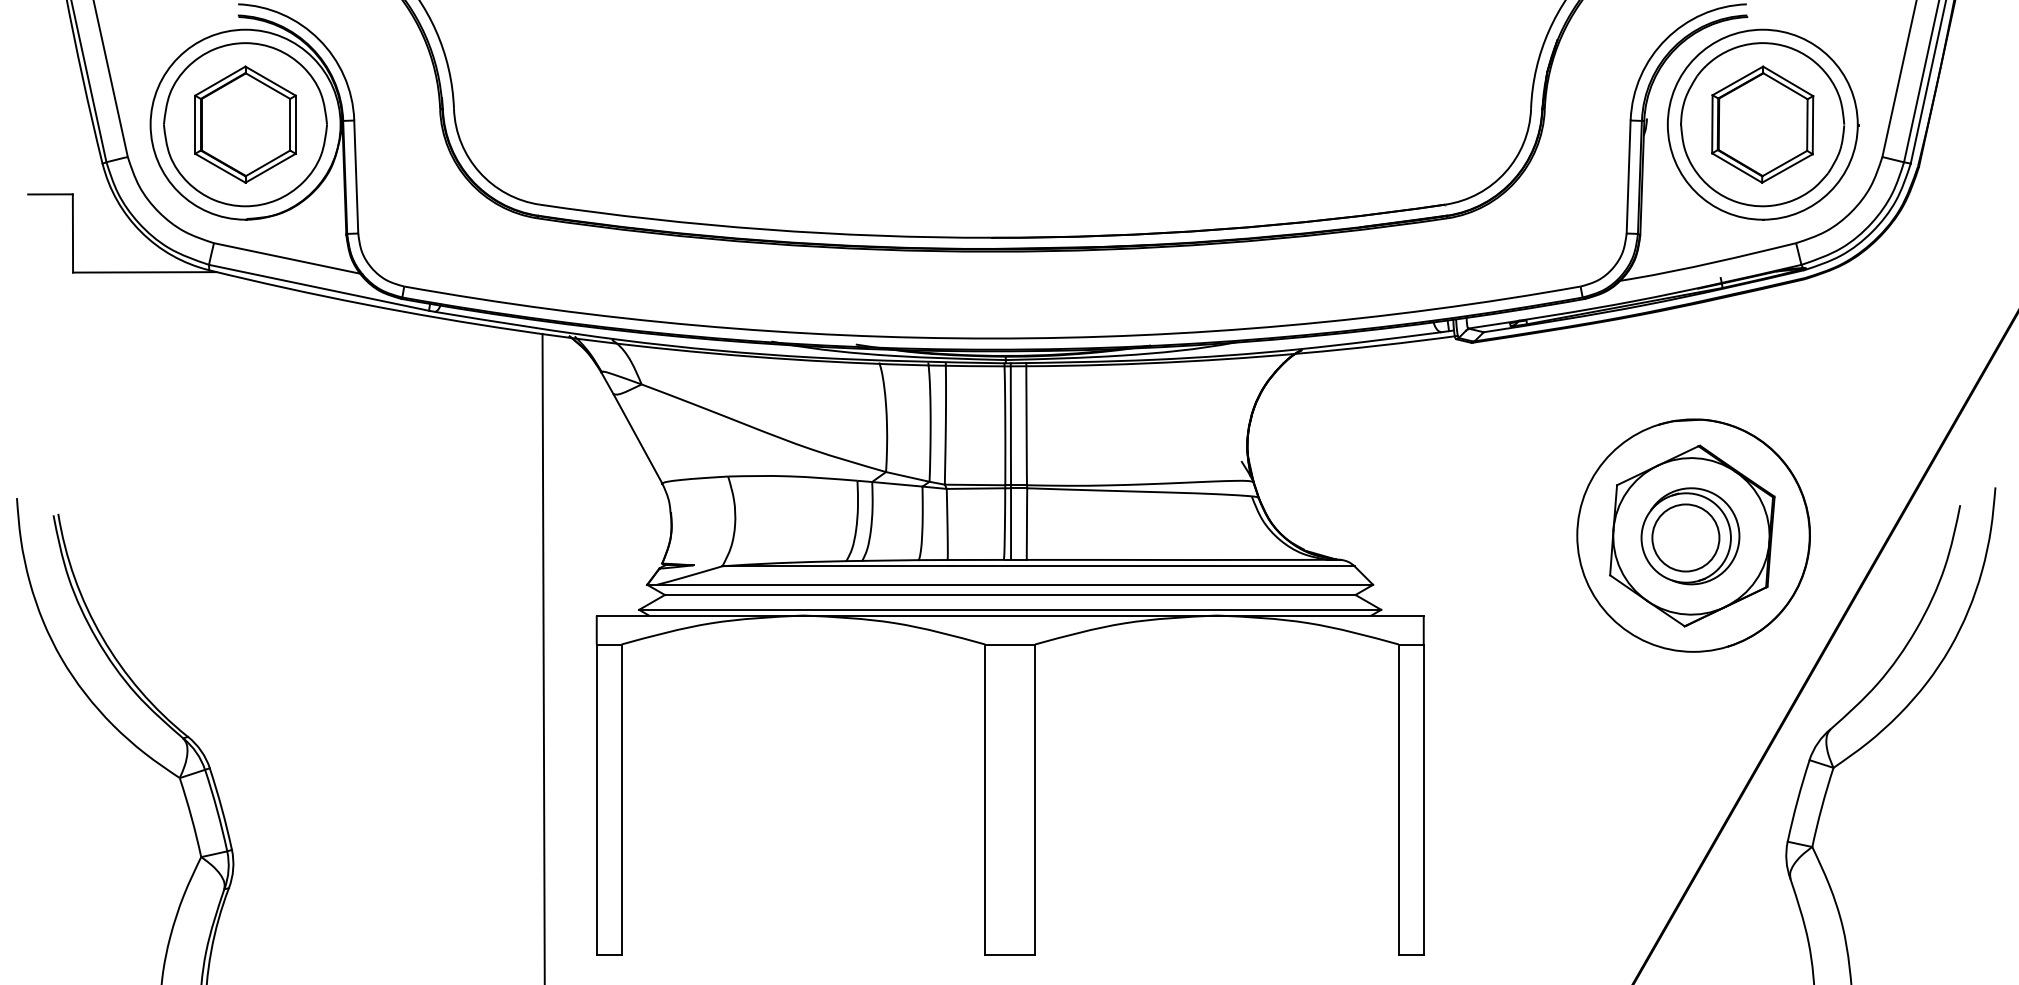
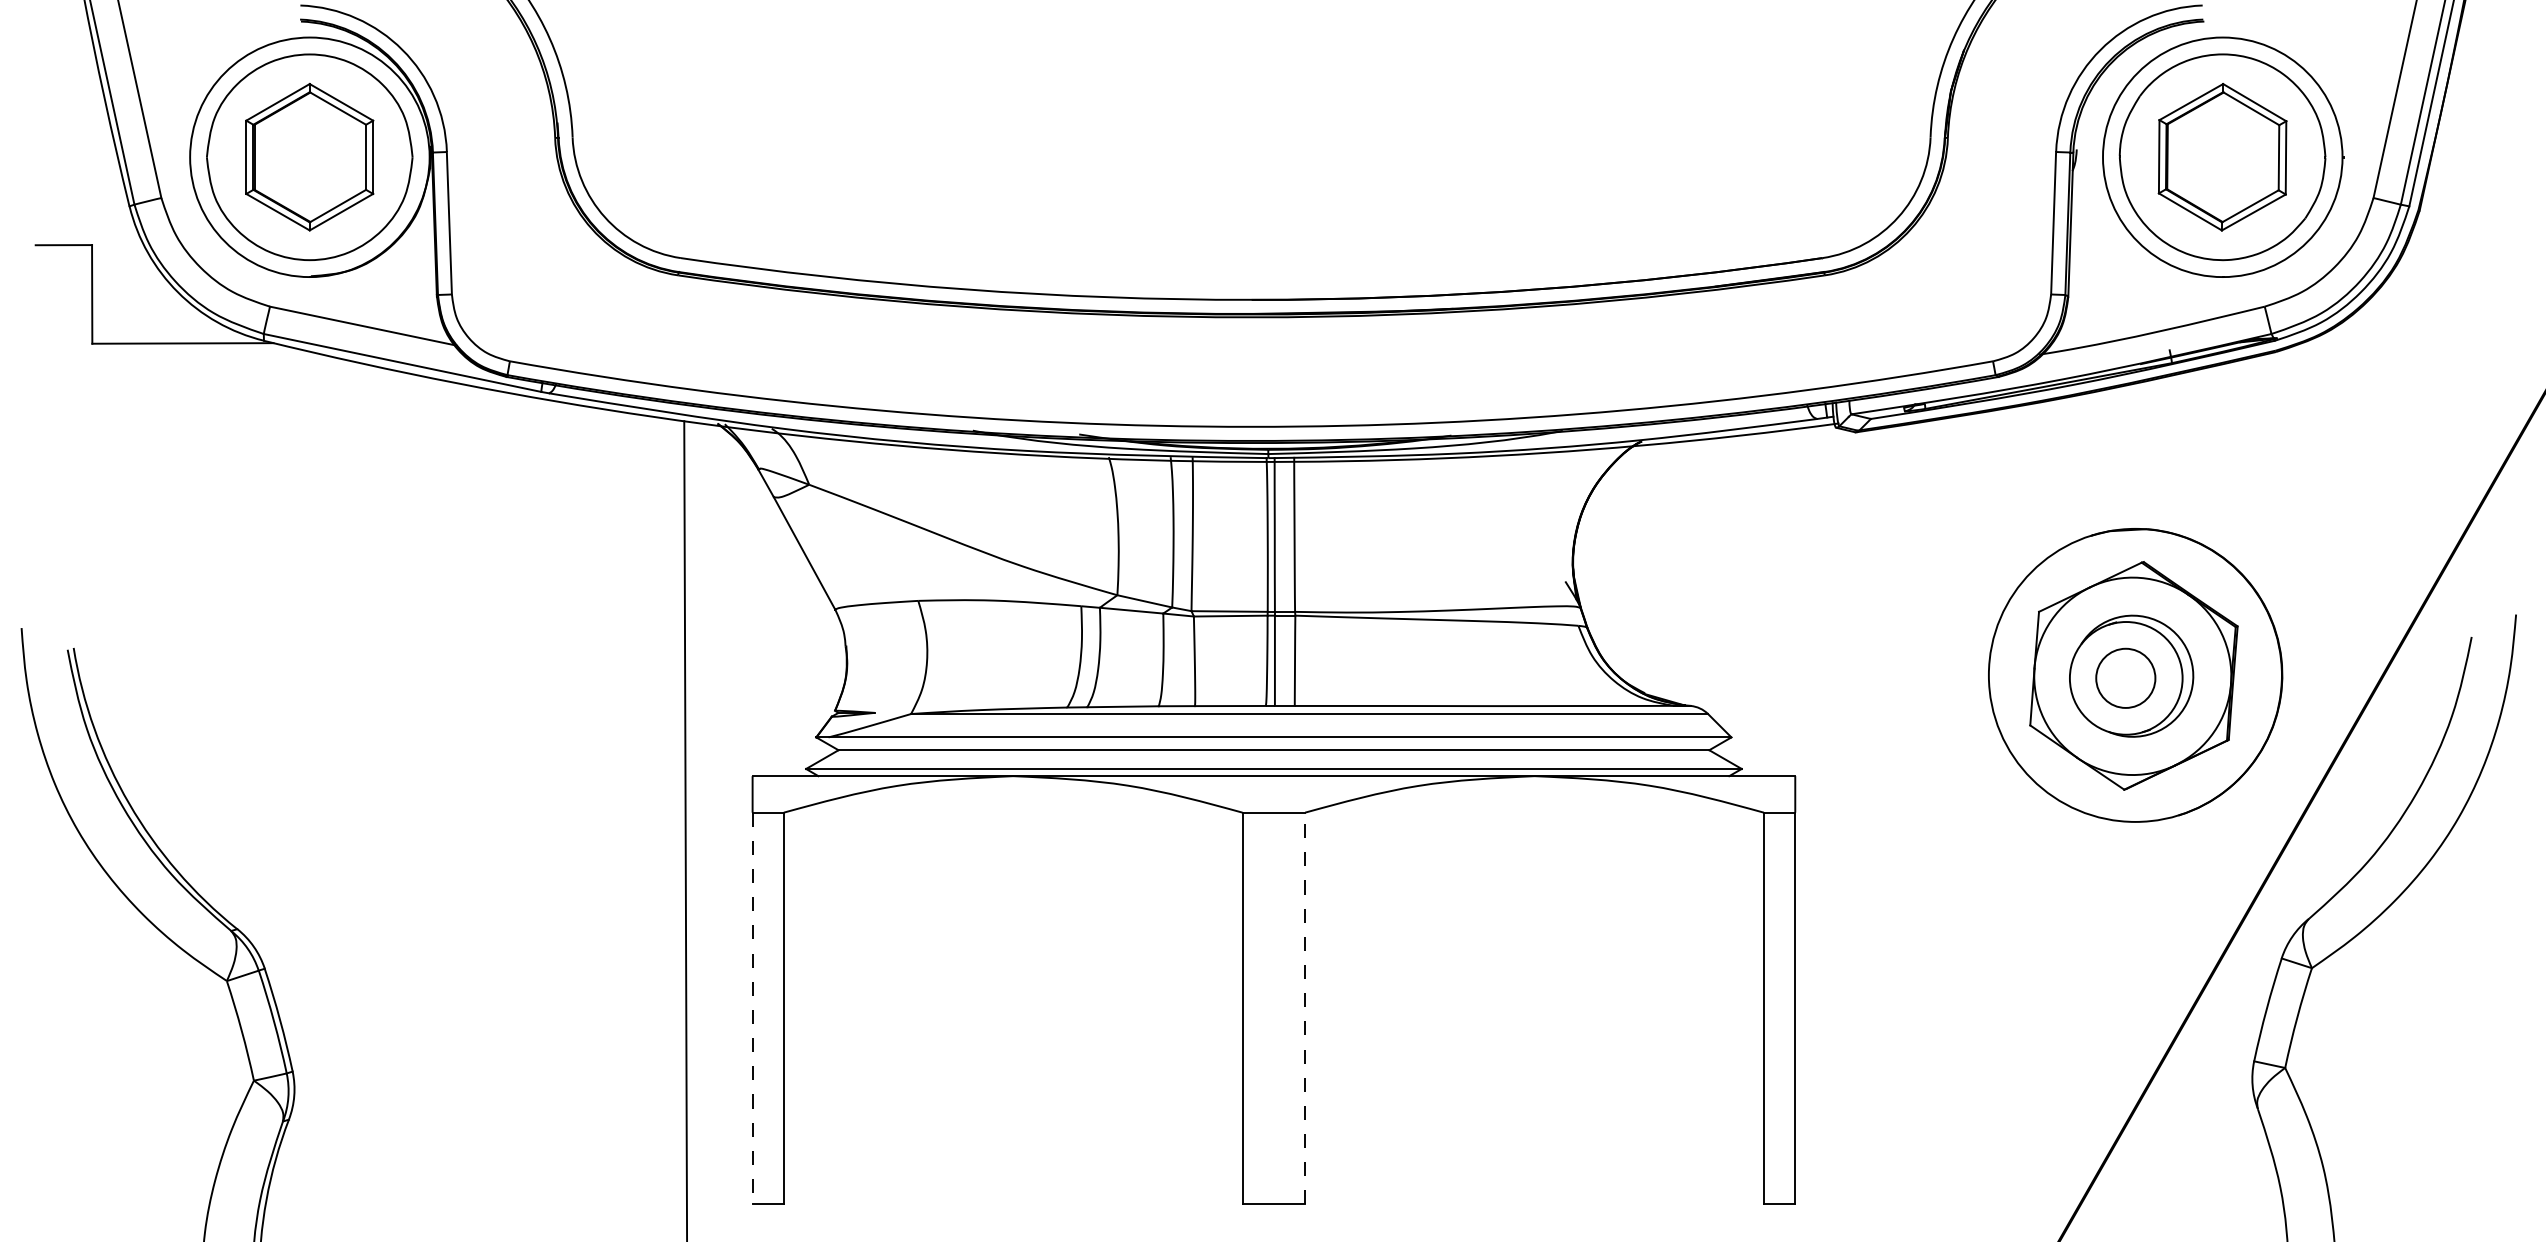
circle: (1685, 537) -> (2125, 677), size x0.7
line: (1035, 799) -> (1305, 1008), solid -> dashed
line: (596, 800) -> (752, 1009), solid -> dashed

